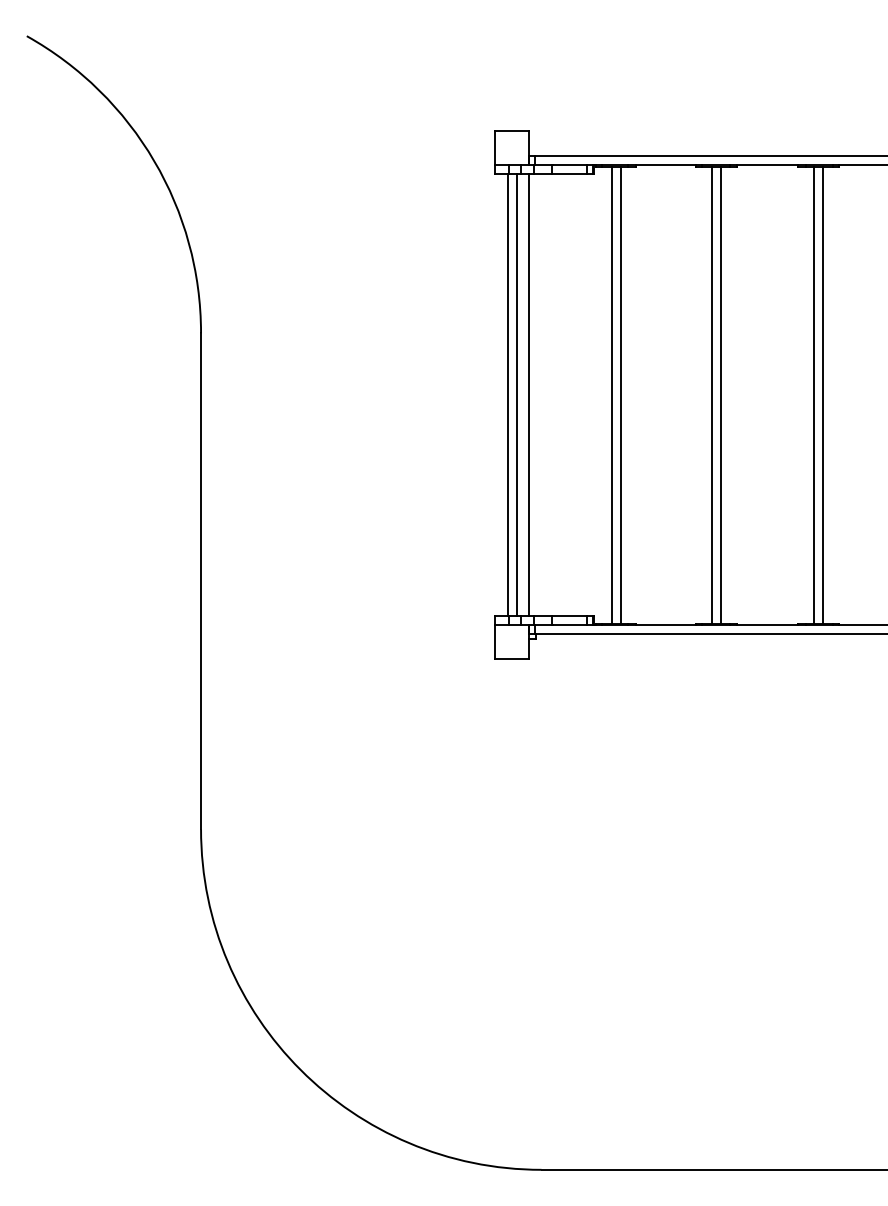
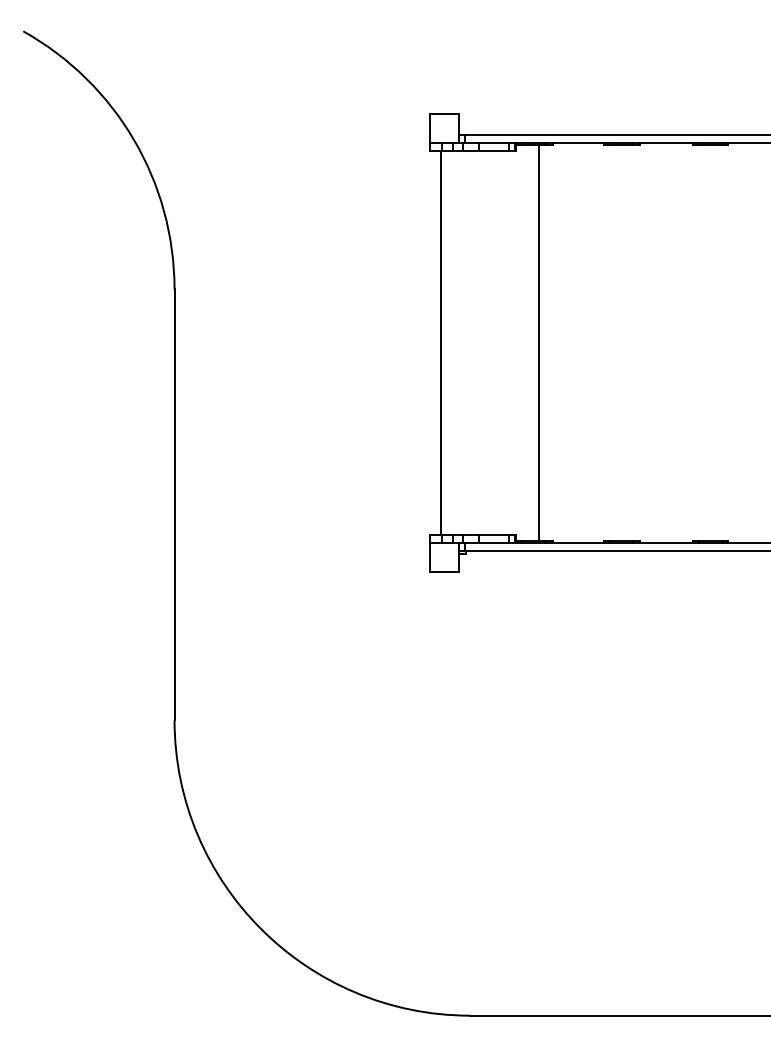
line: (516, 394) -> (448, 342), removed
line: (529, 394) -> (459, 342), removed
line: (611, 394) -> (530, 342), removed
line: (711, 394) -> (617, 342), removed
line: (721, 394) -> (626, 342), removed
line: (813, 394) -> (706, 342), removed
line: (823, 394) -> (715, 342), removed

